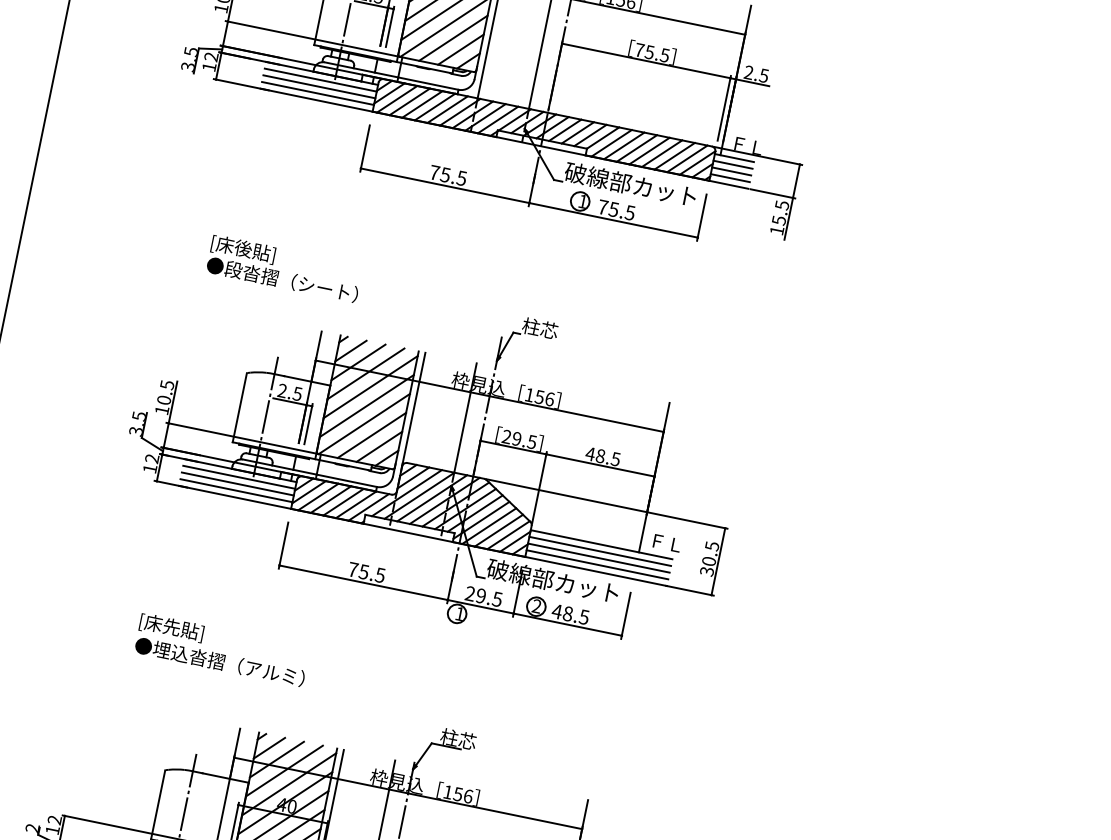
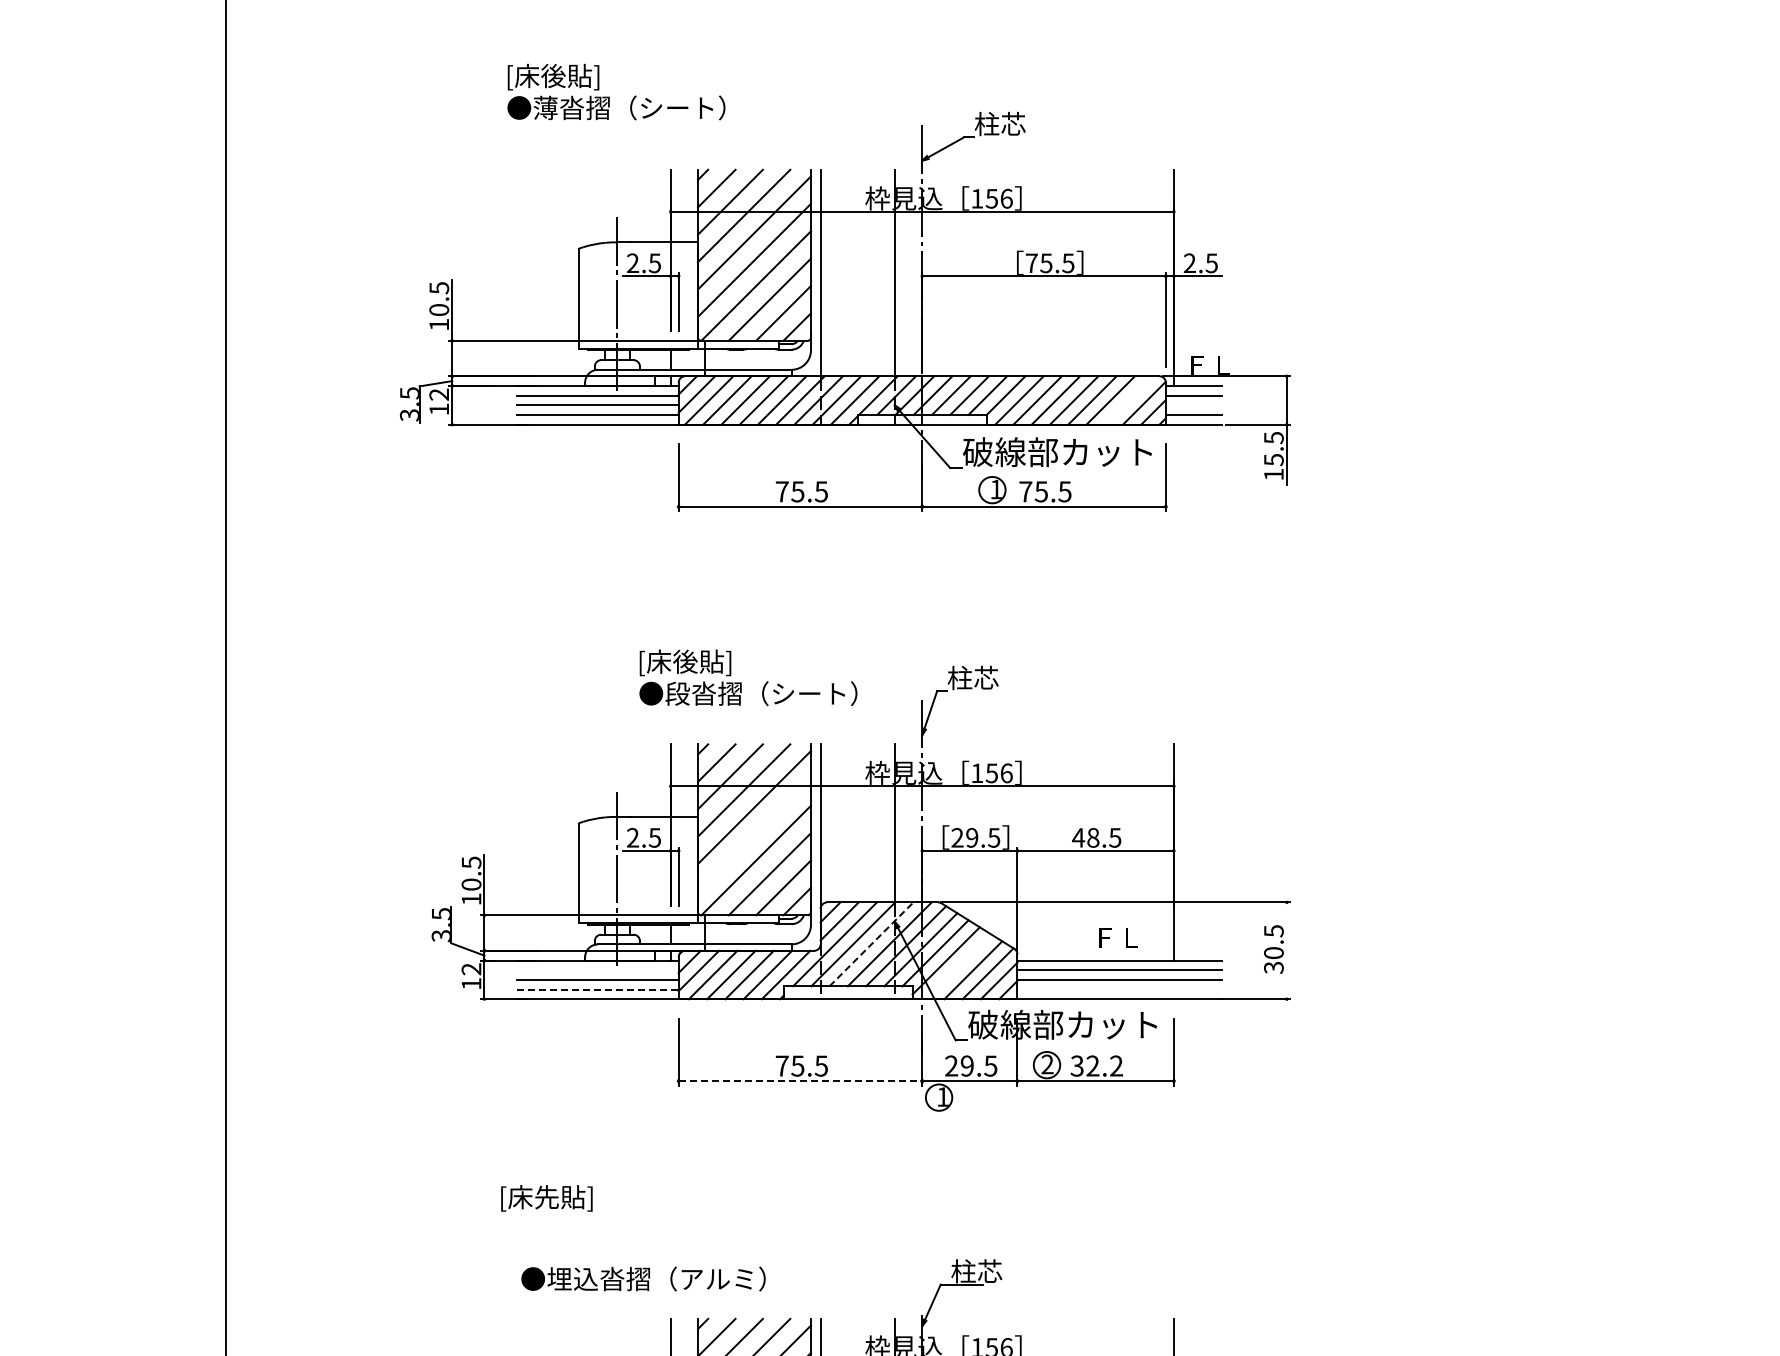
line: (687, 158) -> (1128, 400), removed
line: (731, 171) -> (1193, 405), removed
text: (284, 268) -> (748, 677), moved
line: (366, 405) -> (754, 834), removed
line: (239, 477) -> (597, 970), removed
line: (236, 490) -> (597, 989), solid -> dashed
line: (432, 498) -> (871, 944), solid -> dashed
line: (489, 525) -> (958, 966), removed
text: (667, 543) -> (1118, 937), moved
line: (718, 561) -> (1286, 950), removed
line: (597, 564) -> (1119, 989), removed
line: (363, 583) -> (800, 1081), solid -> dashed
text: (570, 613) -> (1096, 1065), 48.5 -> 32.2
text: (219, 661) -> (643, 1278), moved

